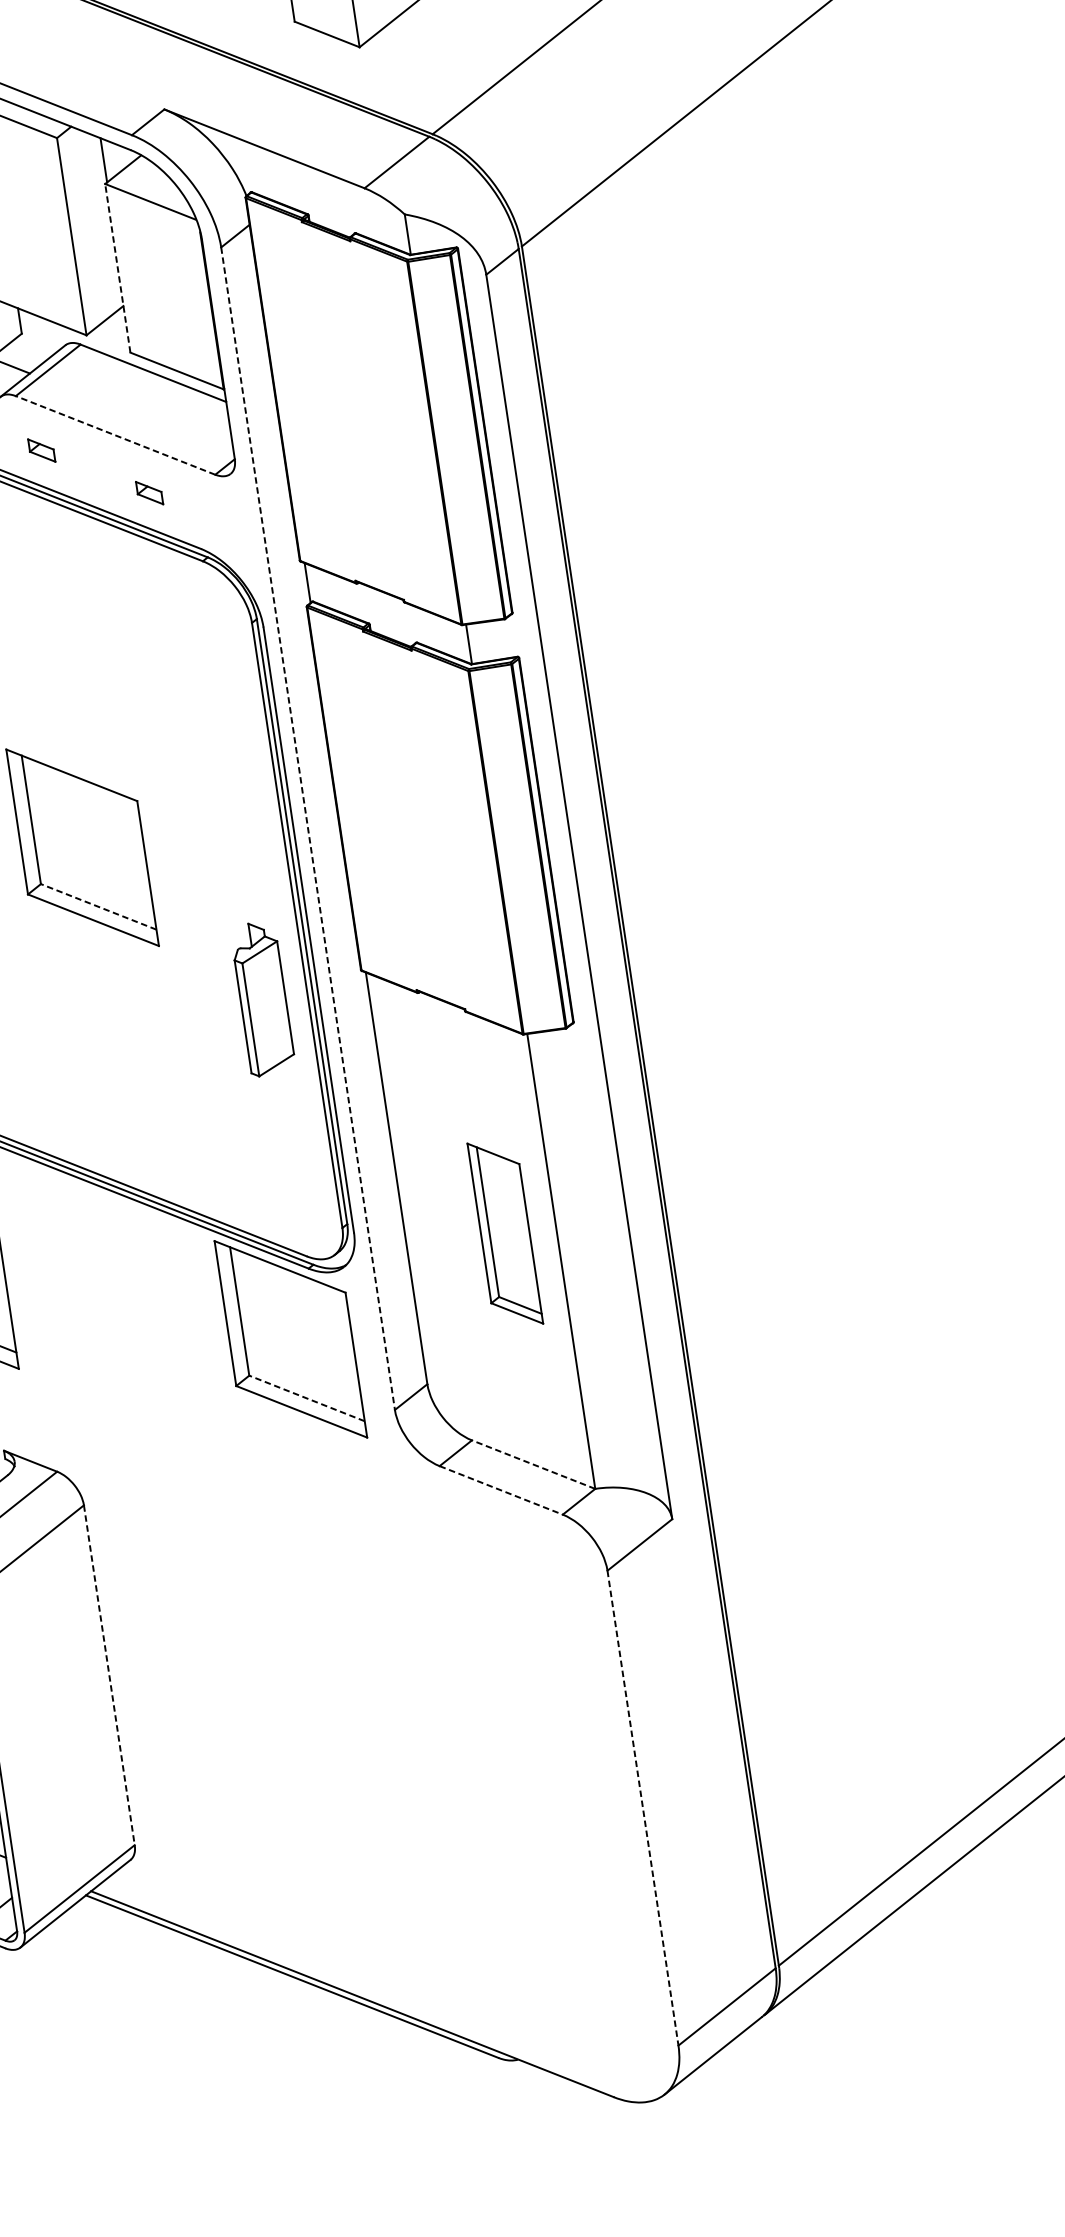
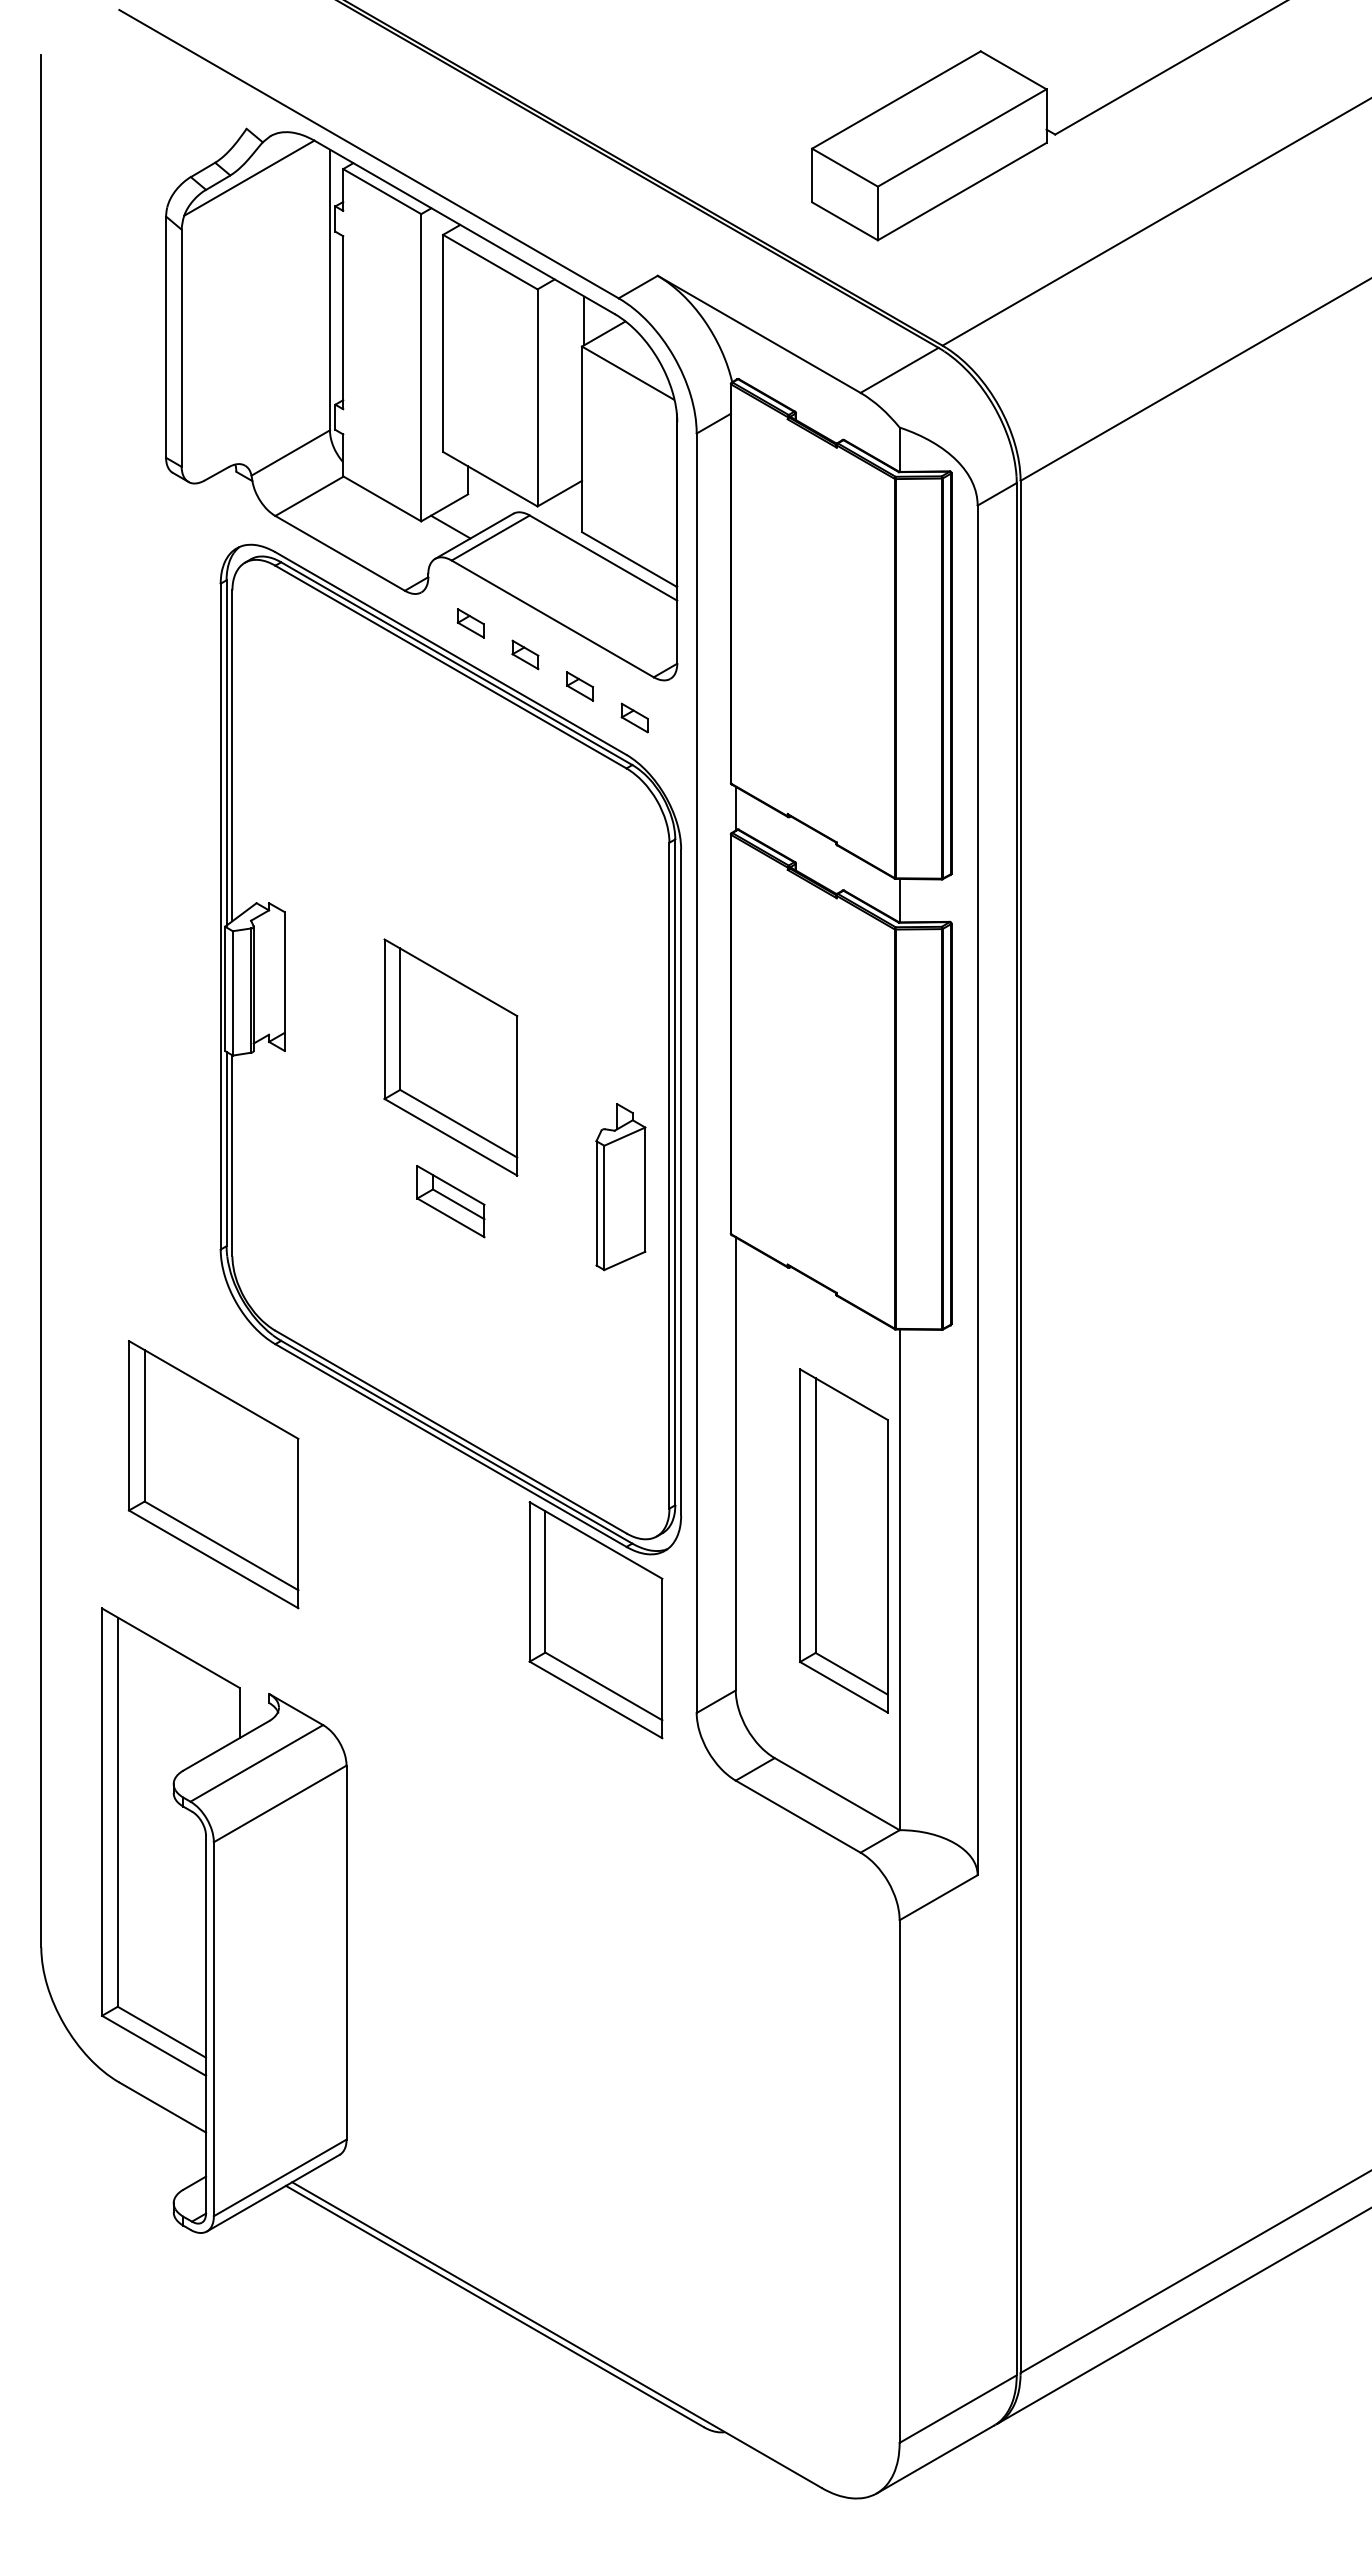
line: (118, 268) -> (582, 439), dashed -> solid
line: (115, 435) -> (552, 618), dashed -> solid
part: (95, 471) -> (525, 654), added
part: (203, 513) -> (634, 717), added
line: (307, 828) -> (696, 1073), dashed -> solid
line: (98, 906) -> (458, 1123), dashed -> solid
part: (101, 978) -> (450, 1201), added
part: (262, 999) -> (620, 1187), moved
part: (504, 1233) -> (843, 1540), size x1.67
line: (306, 1398) -> (603, 1686), dashed -> solid
line: (532, 1464) -> (836, 1793), dashed -> solid
line: (501, 1490) -> (798, 1816), dashed -> solid
line: (109, 1675) -> (346, 1952), dashed -> solid
line: (642, 1809) -> (899, 2182), dashed -> solid

